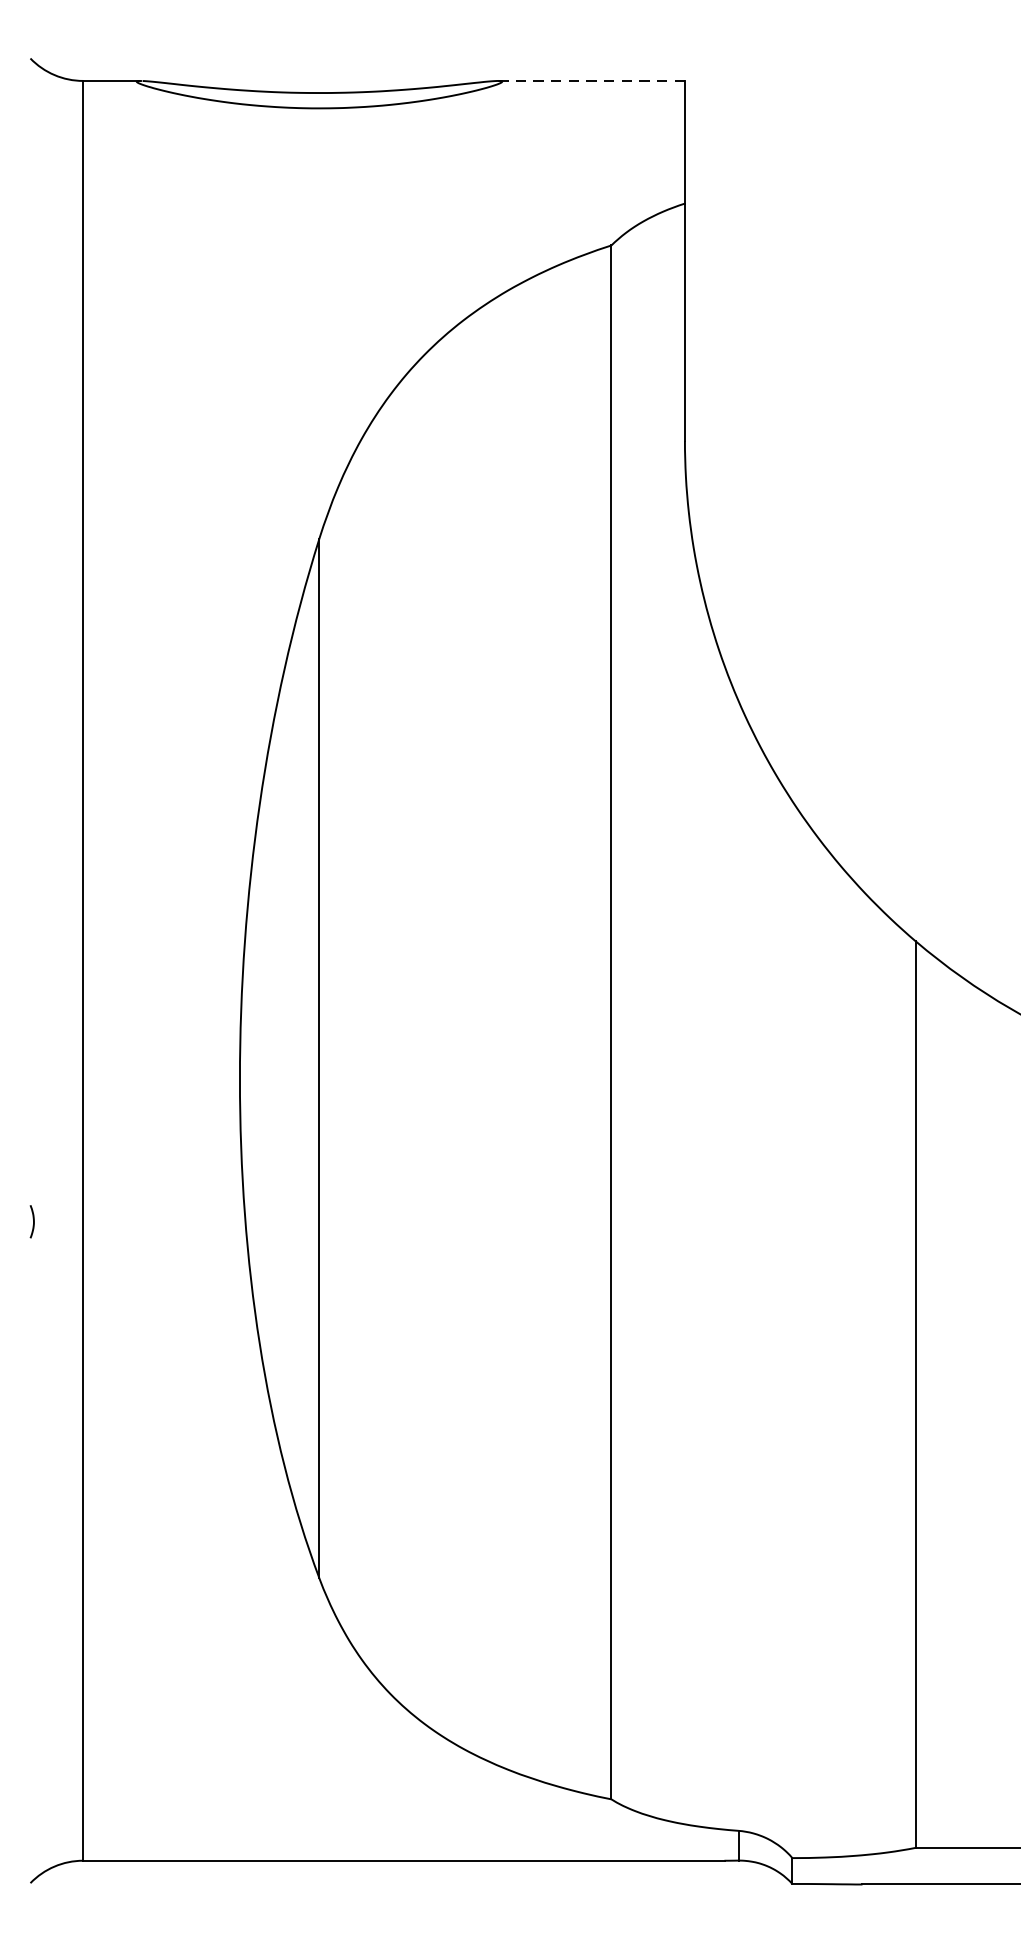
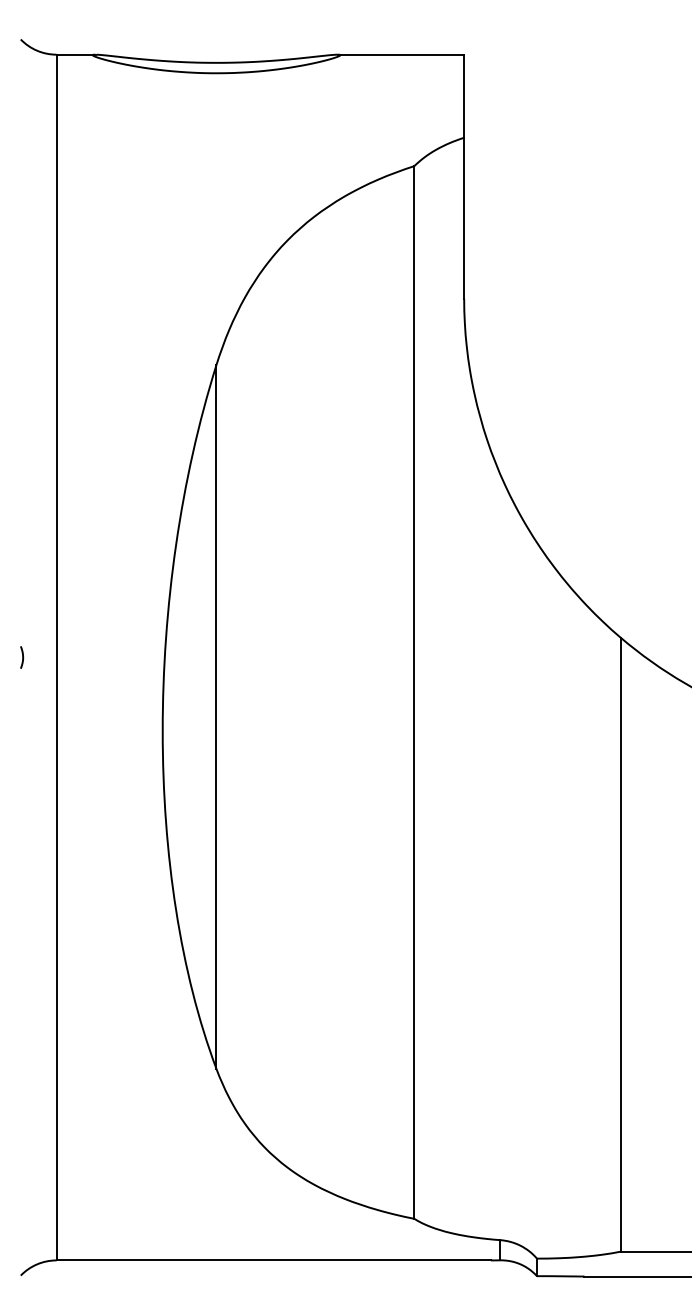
line: (590, 80) -> (400, 54), dashed -> solid
curve: (32, 1221) -> (22, 657), moved

